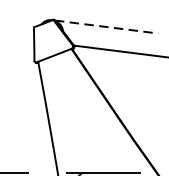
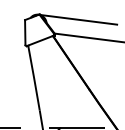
line: (106, 26) -> (78, 19), dashed -> solid

